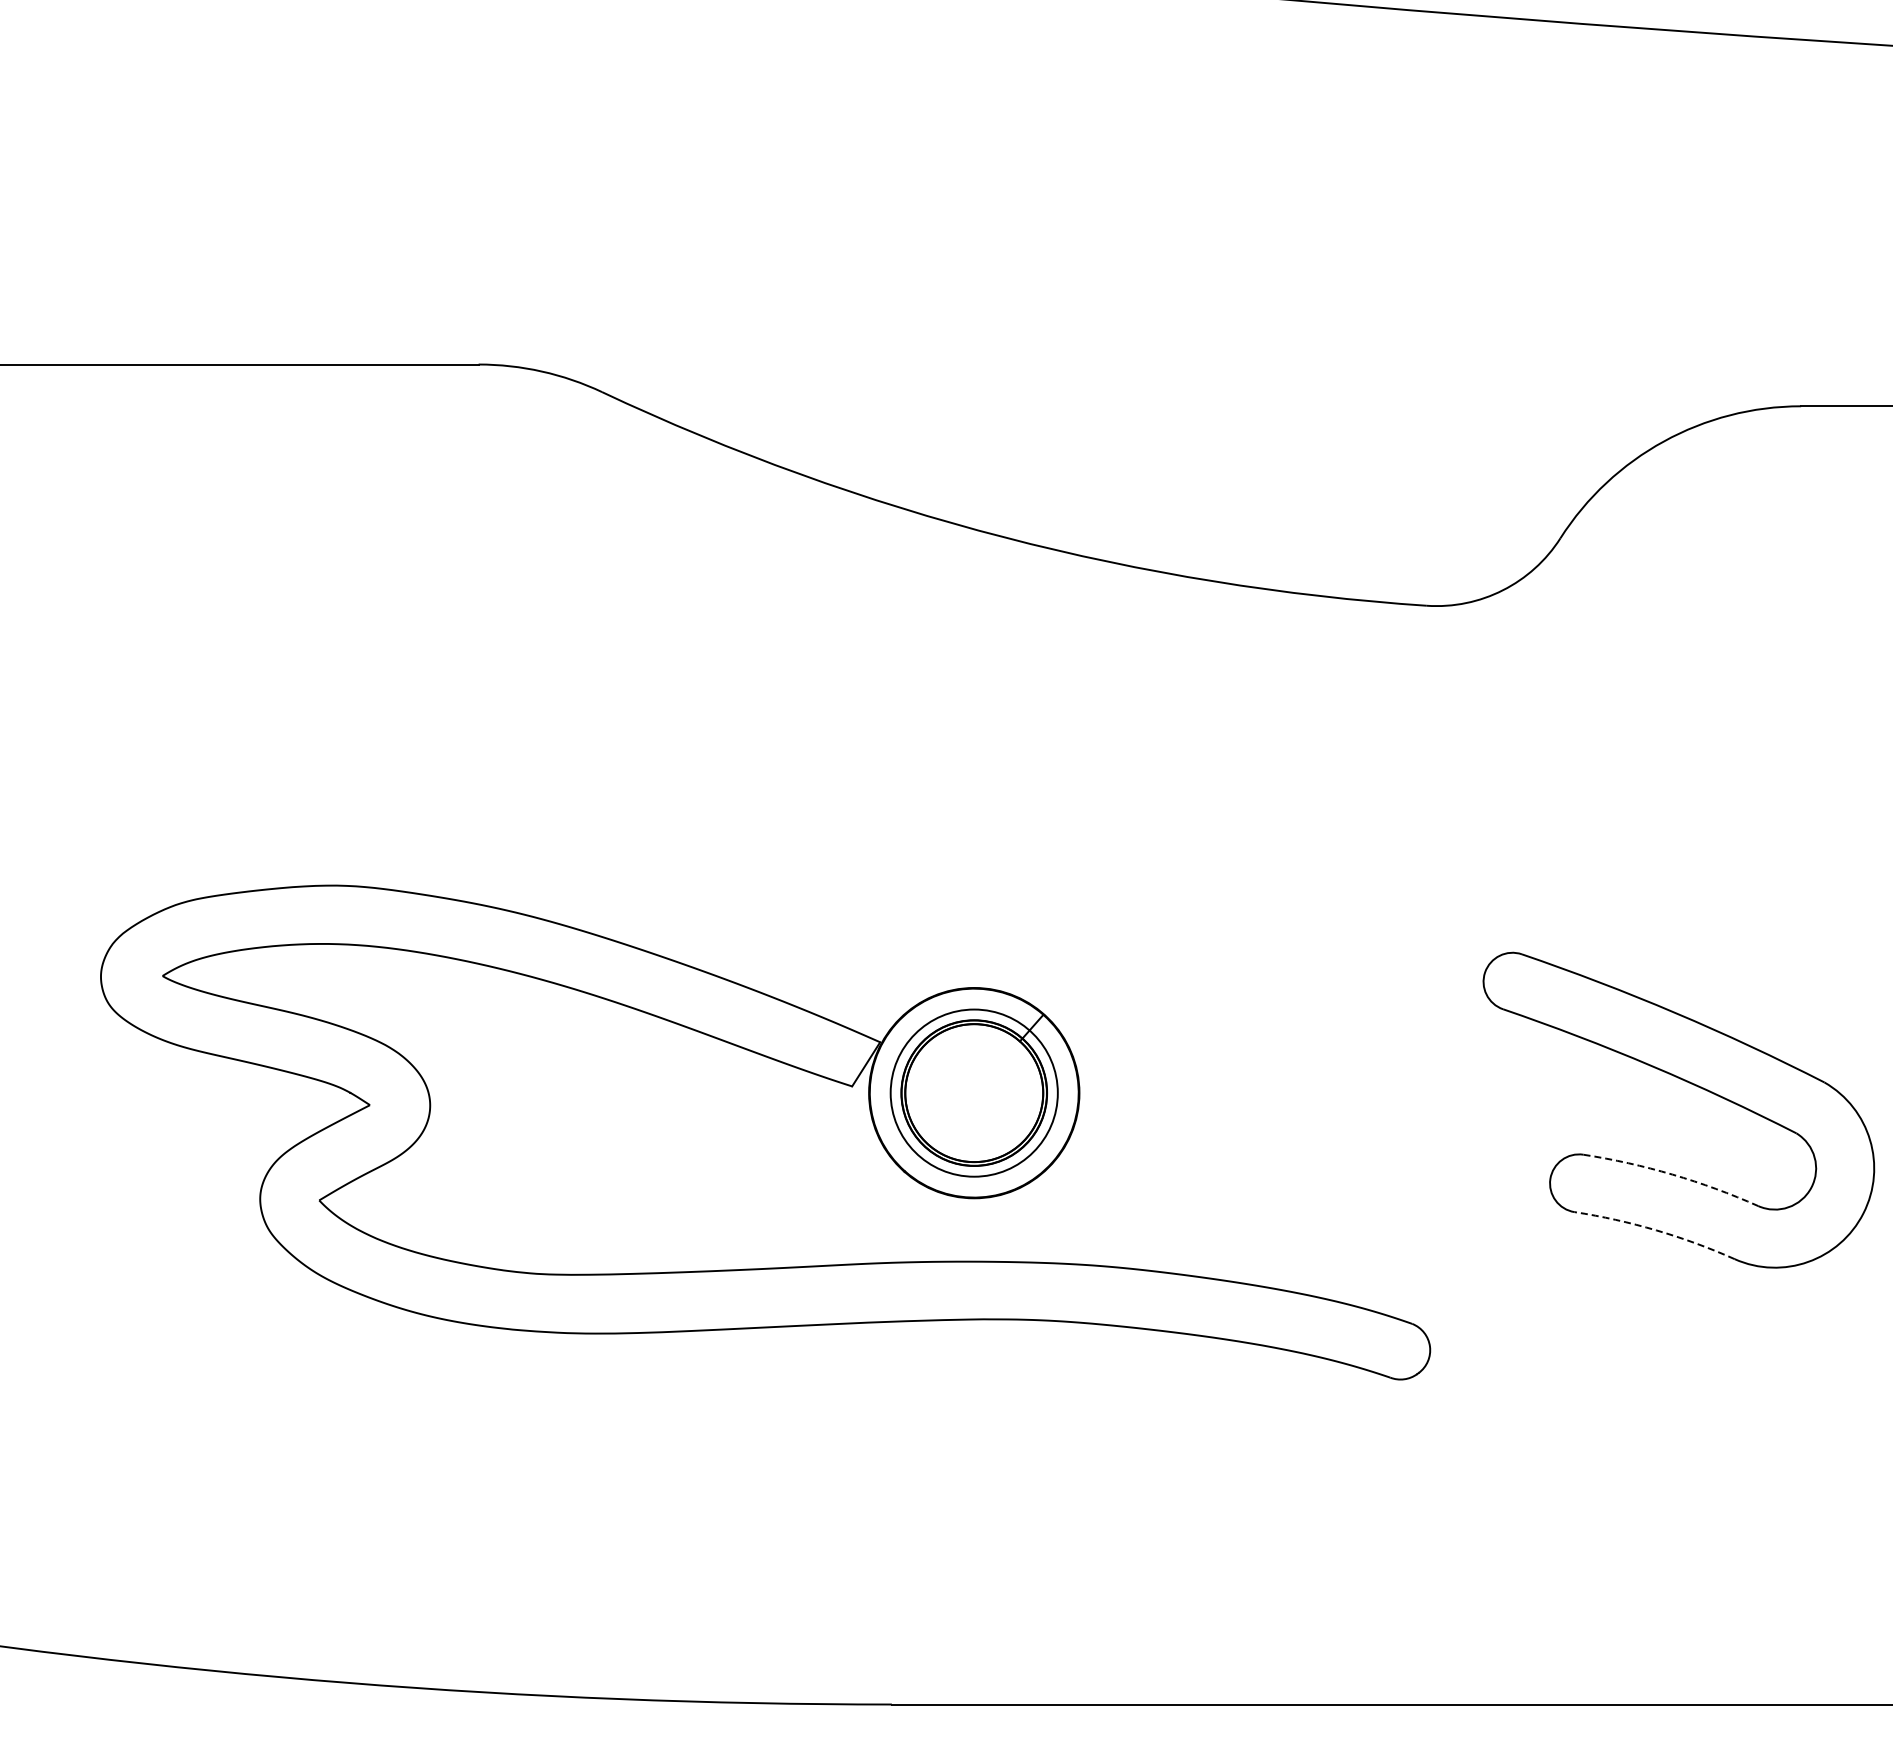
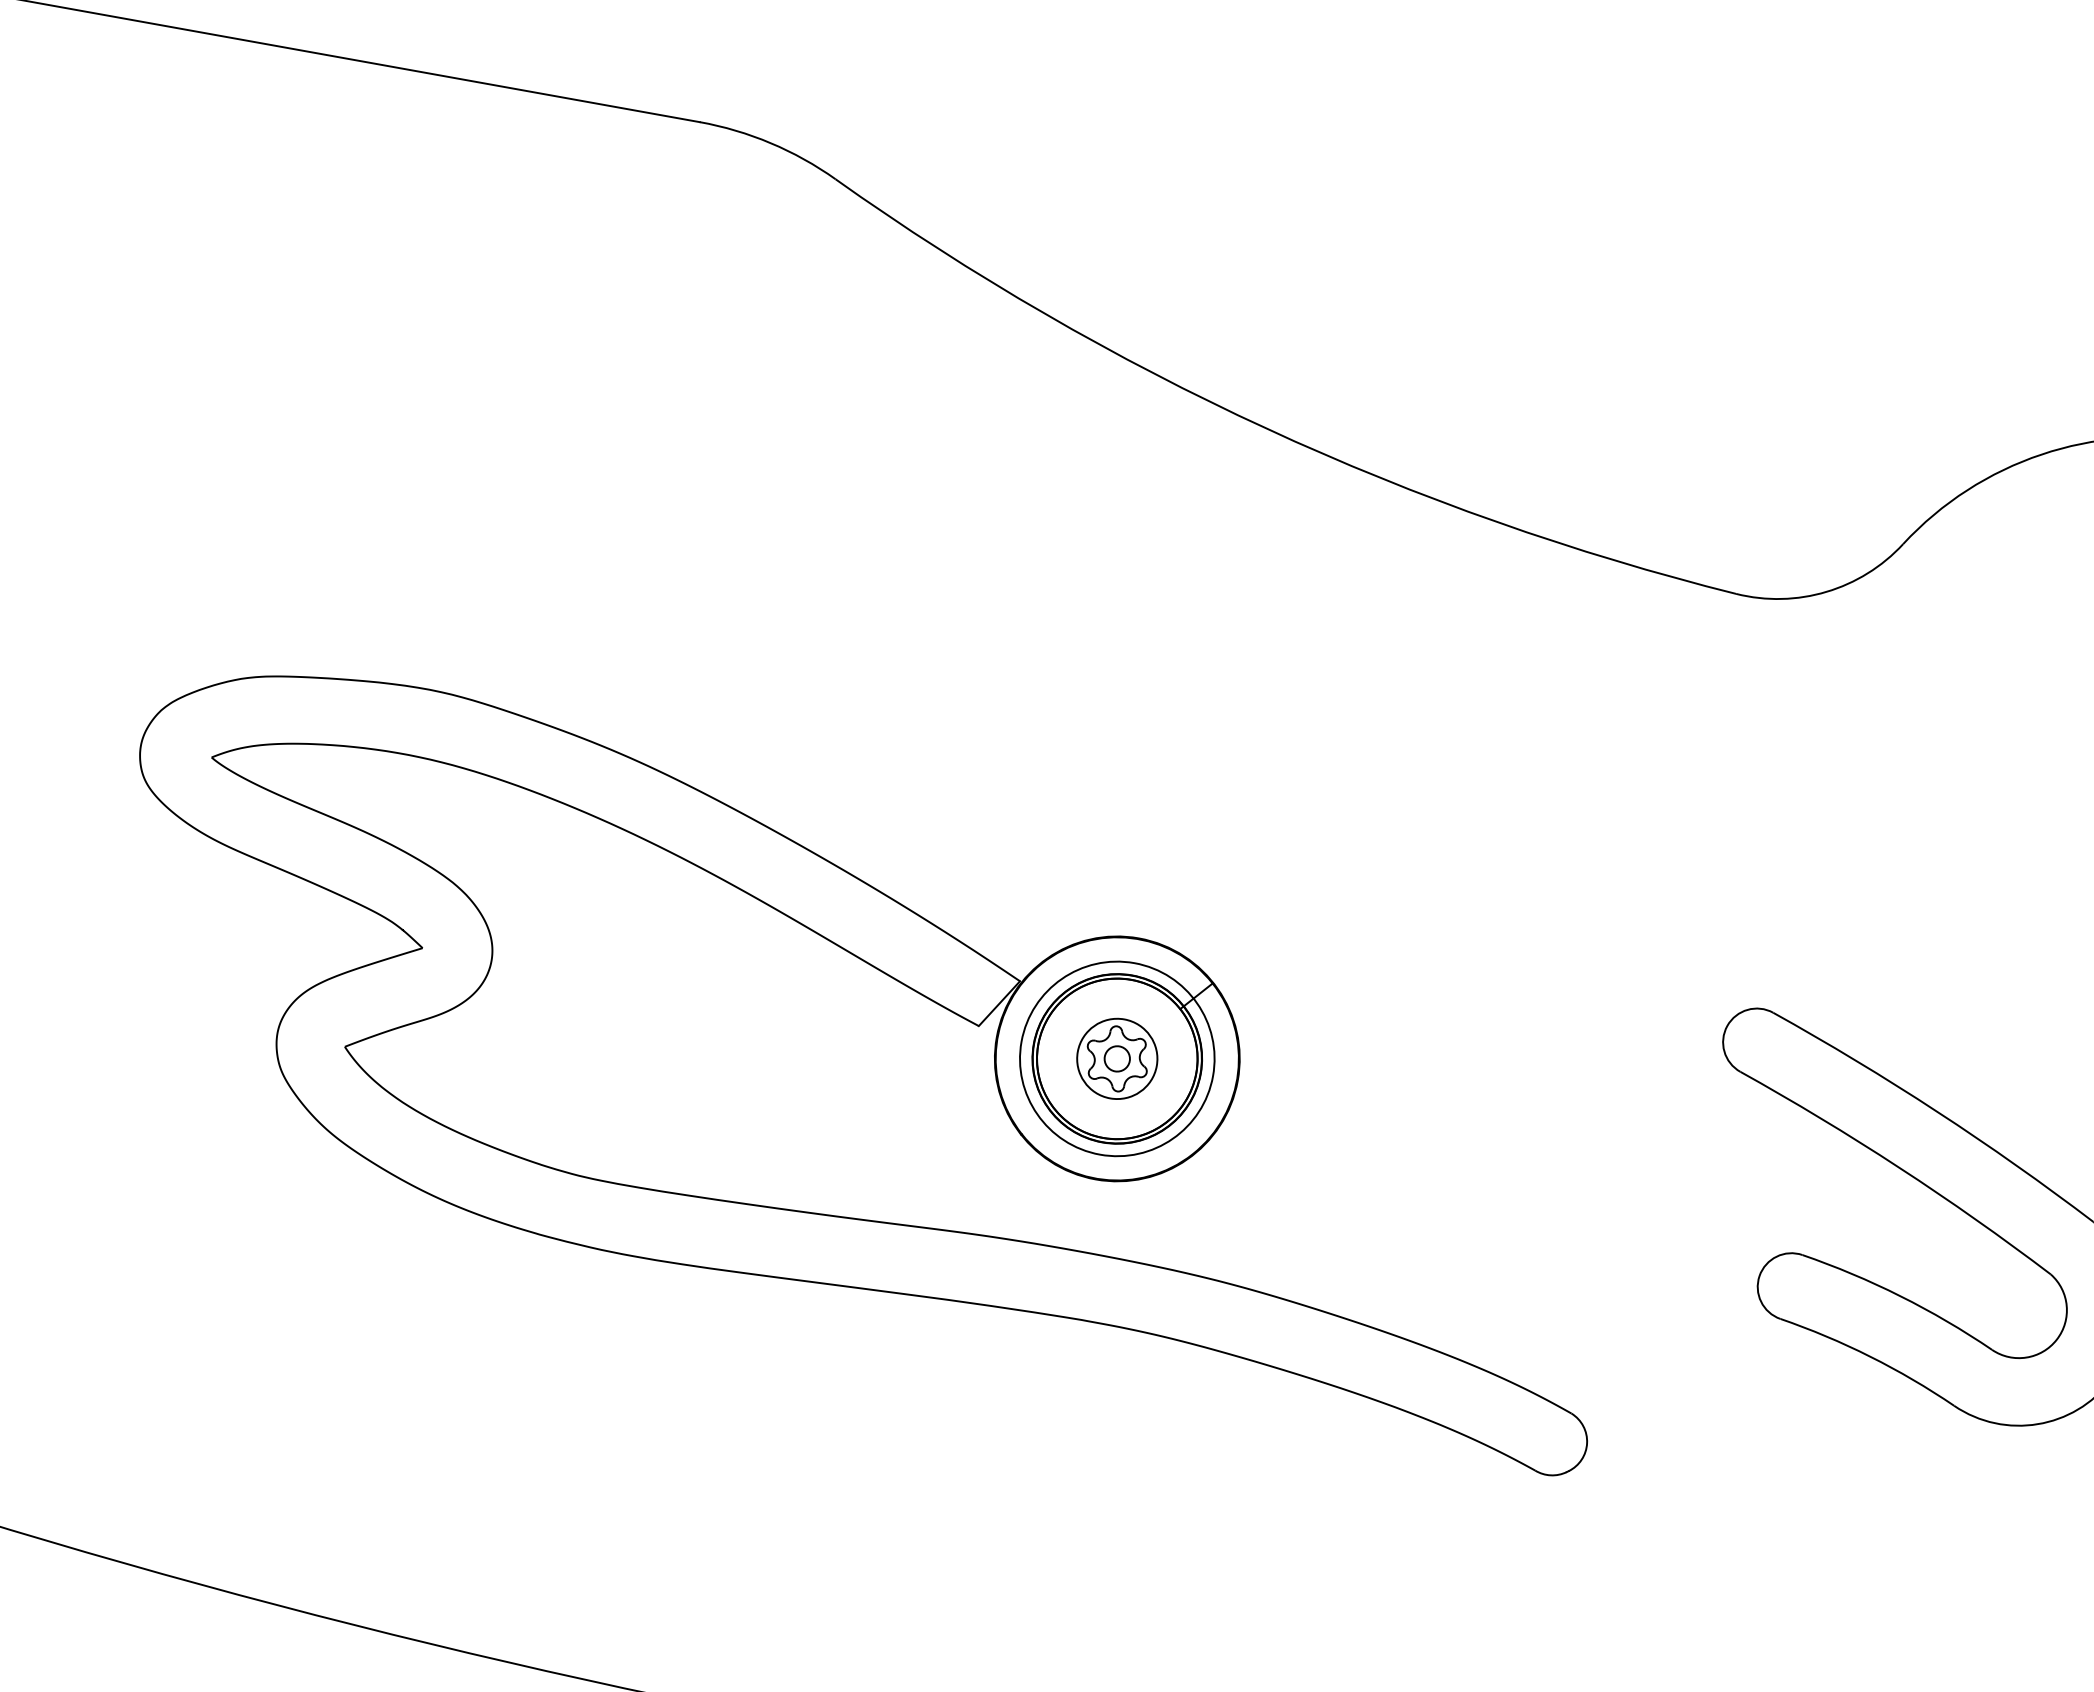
part: (973, 1092) -> (1116, 1058), added
arc: (1672, 1174) -> (1900, 1296), dashed -> solid
arc: (1656, 1230) -> (1870, 1356), dashed -> solid

